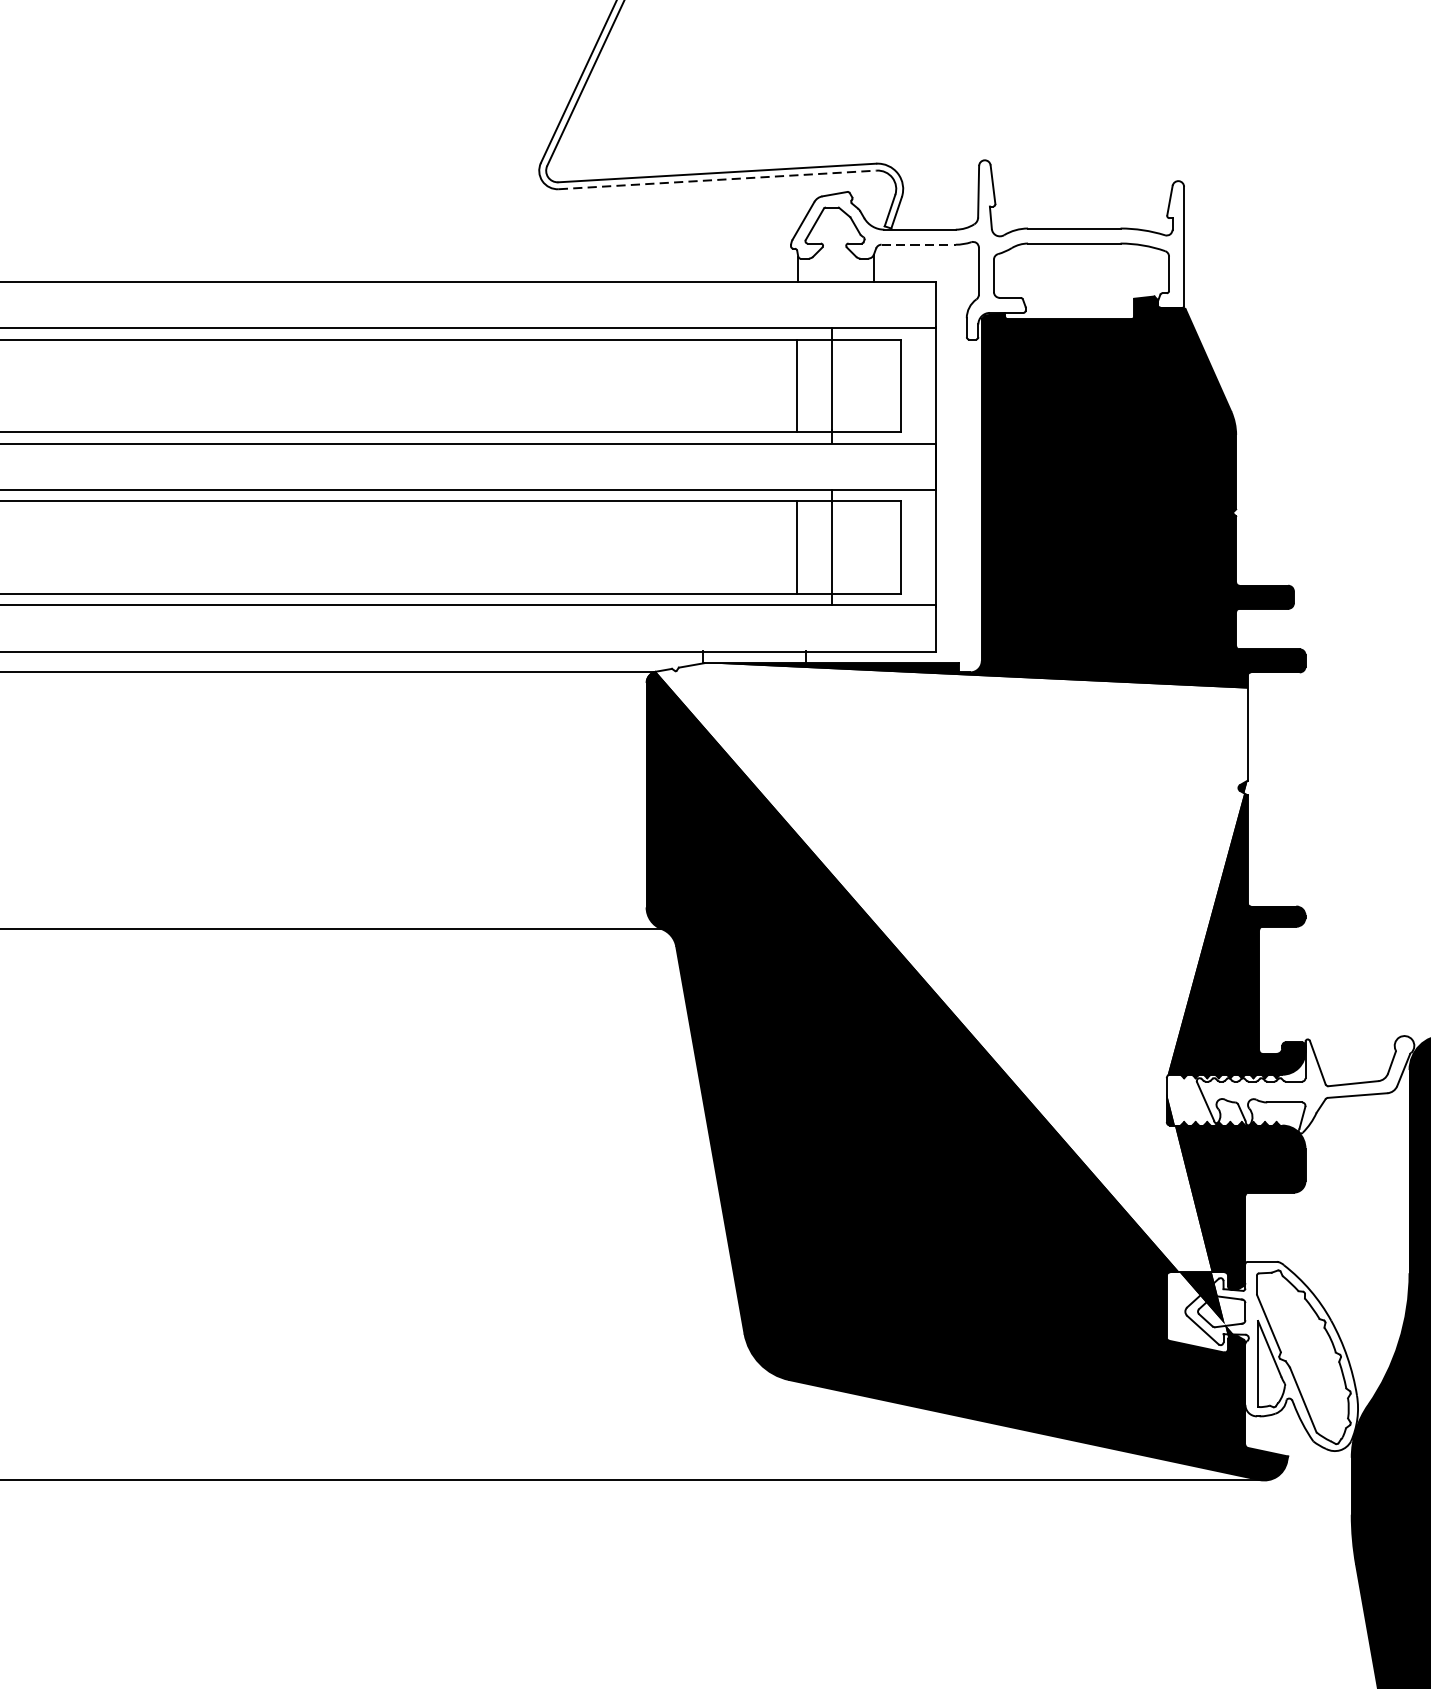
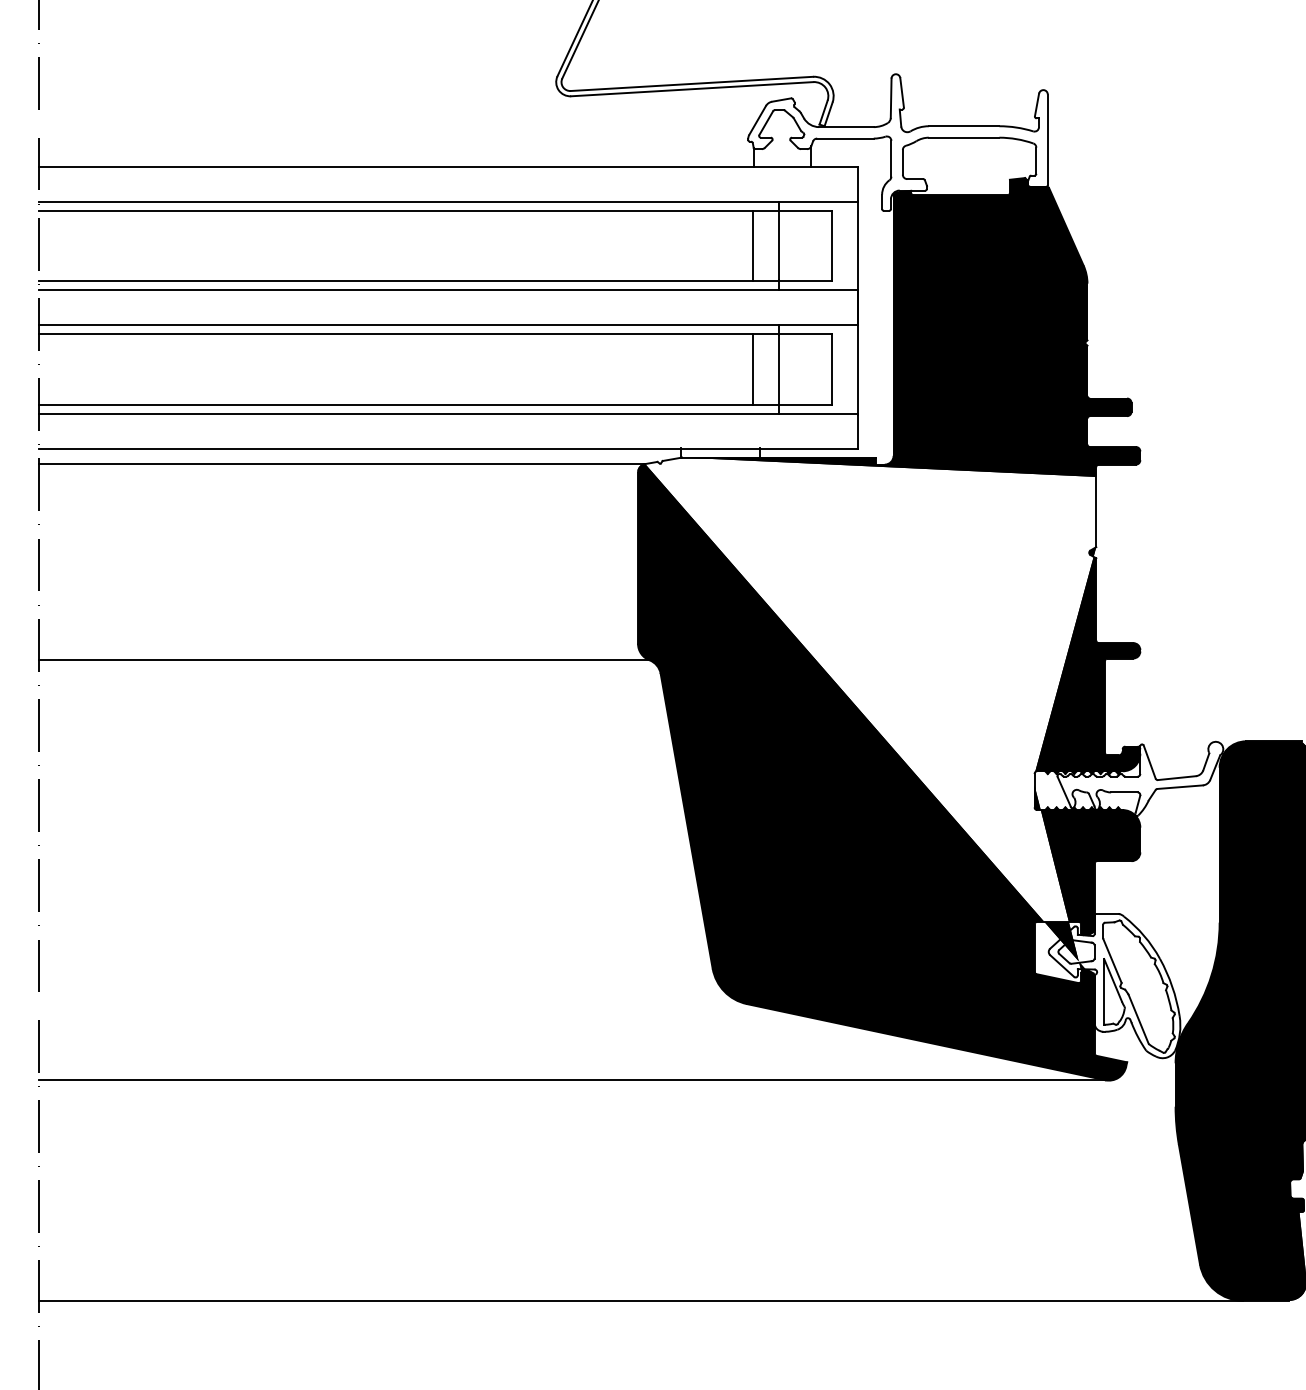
line: (718, 180) -> (692, 89), dashed -> solid
line: (918, 244) -> (845, 138), dashed -> solid

